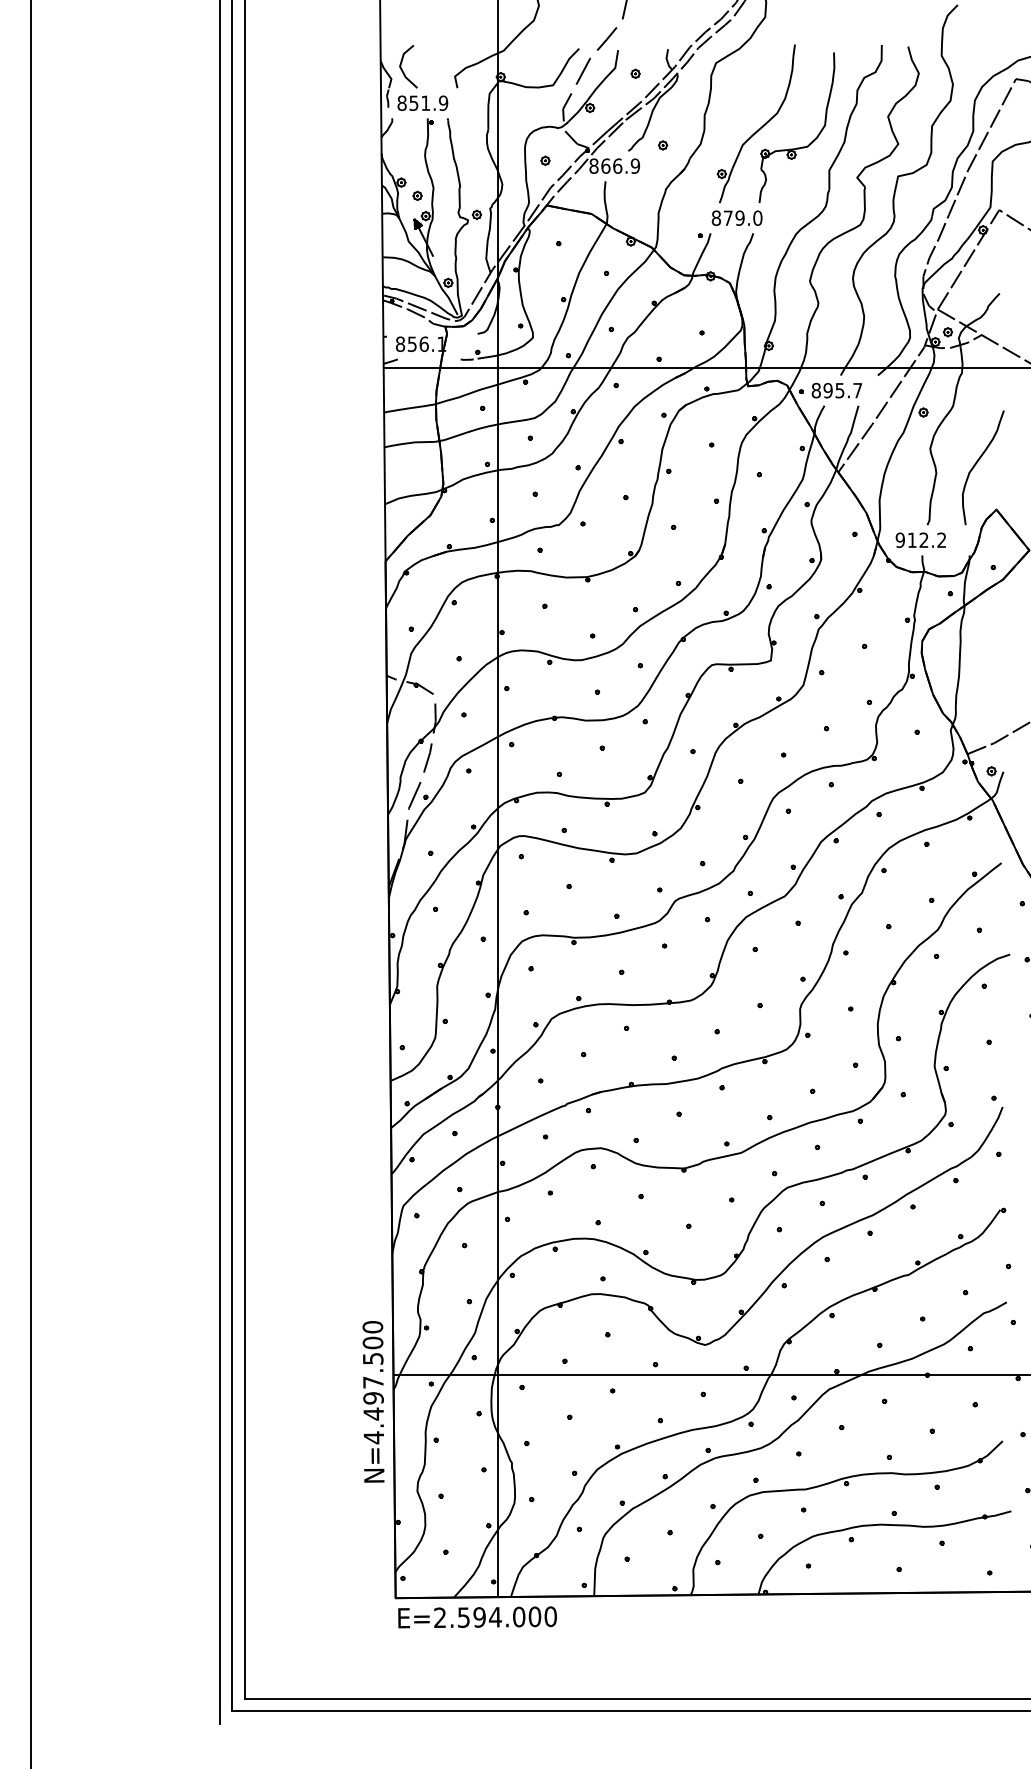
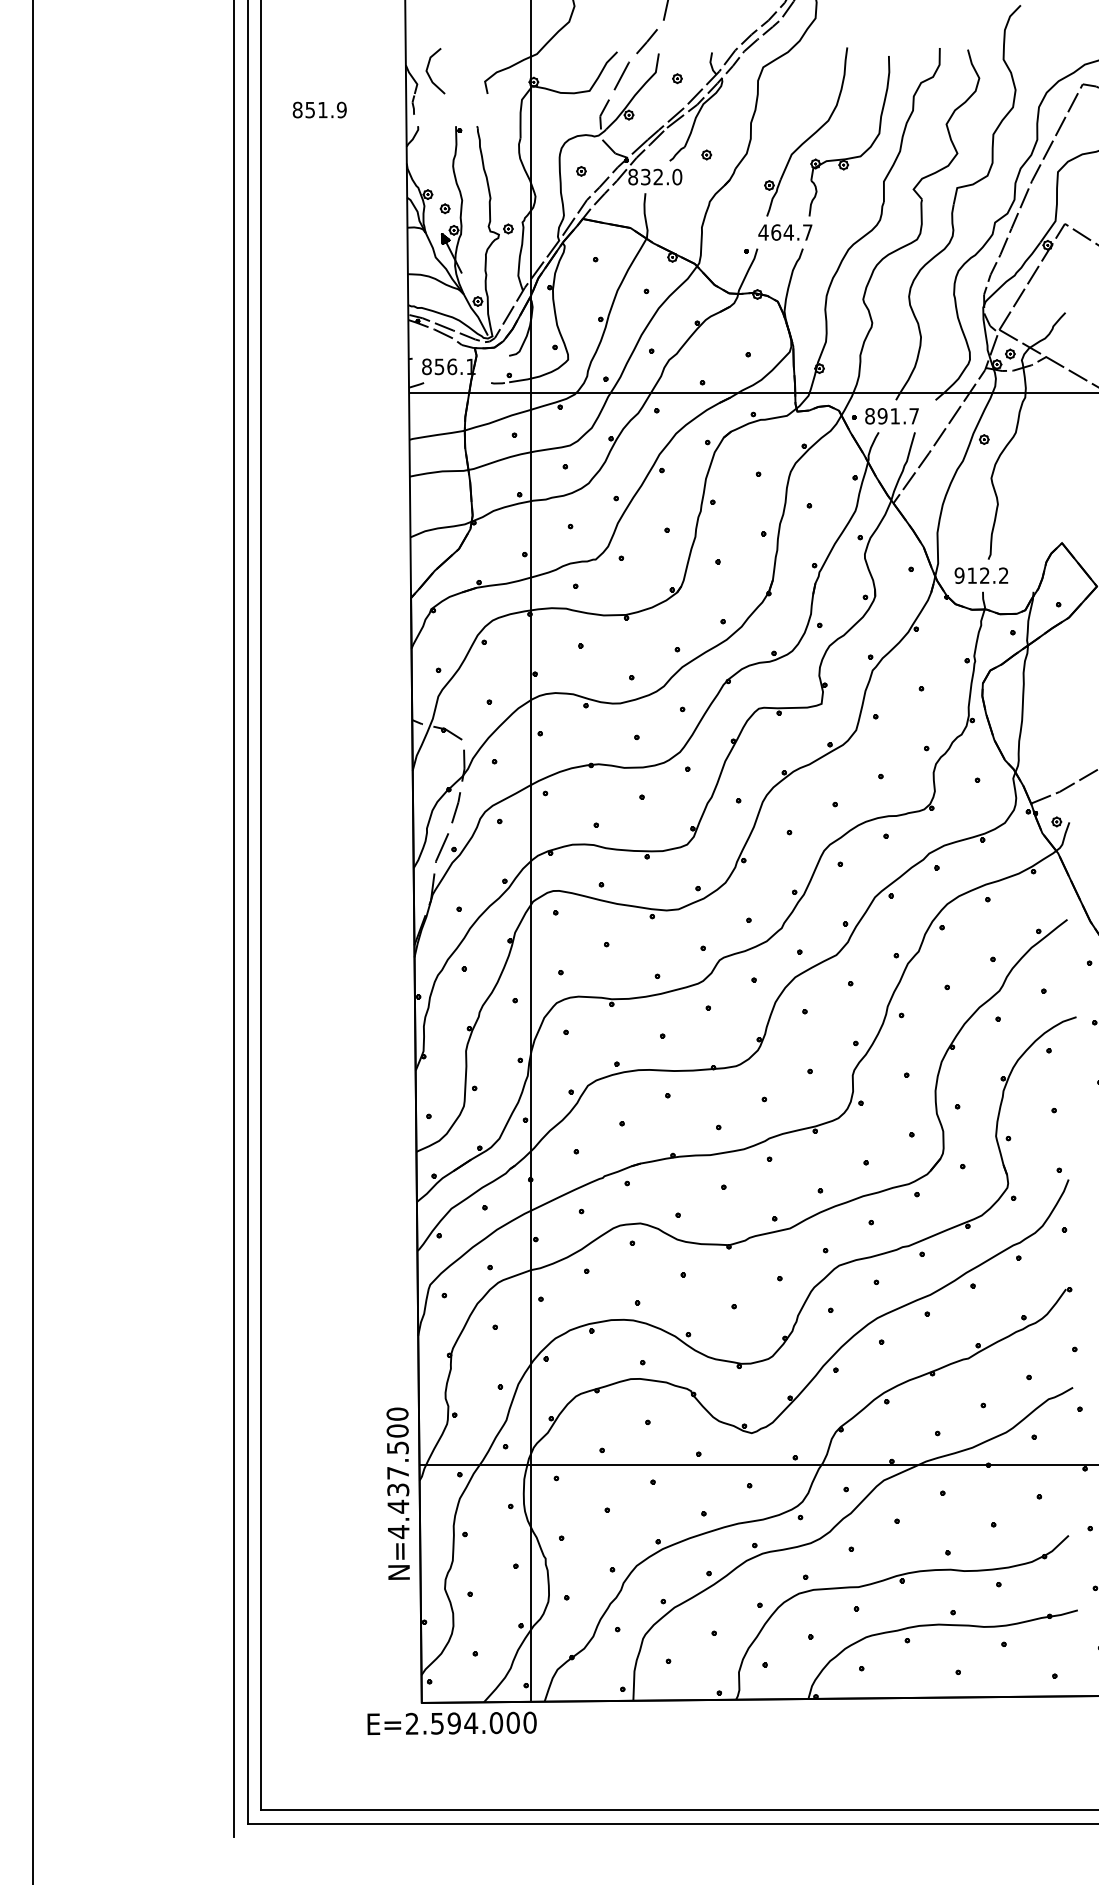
text: (422, 102) -> (319, 109), moved
text: (620, 165) -> (661, 176), 866.9 -> 832.0
text: (736, 218) -> (785, 232), 879.0 -> 464.7
text: (839, 390) -> (894, 416), 895.7 -> 891.7
curve: (976, 464) -> (1040, 495), removed
text: (373, 1397) -> (398, 1489), N=4.497.500 -> N=4.437.500
text: (477, 1616) -> (451, 1722), moved

